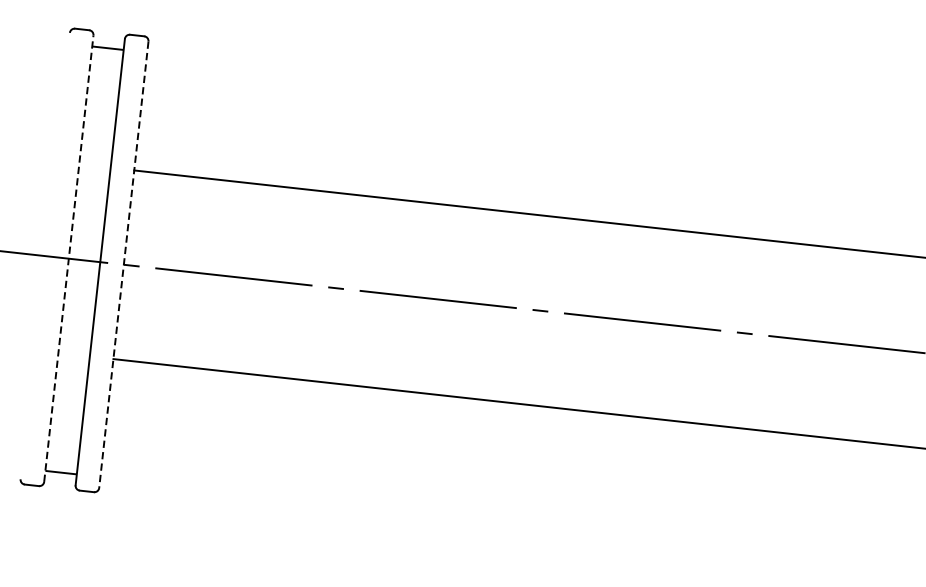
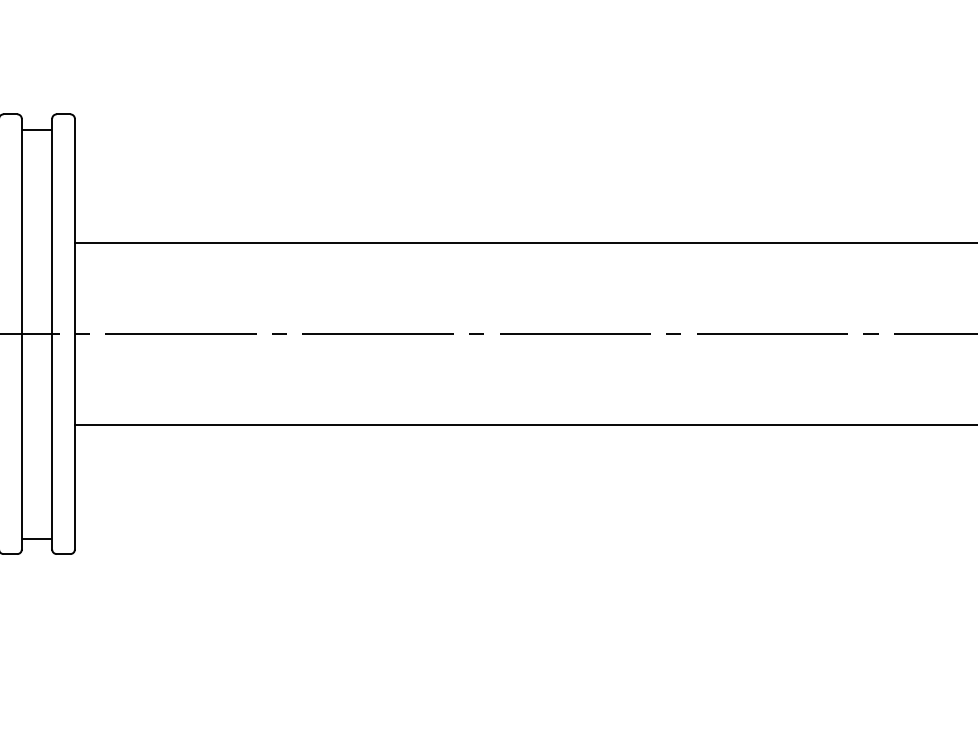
line: (68, 257) -> (21, 333), dashed -> solid
line: (123, 265) -> (74, 334), dashed -> solid

